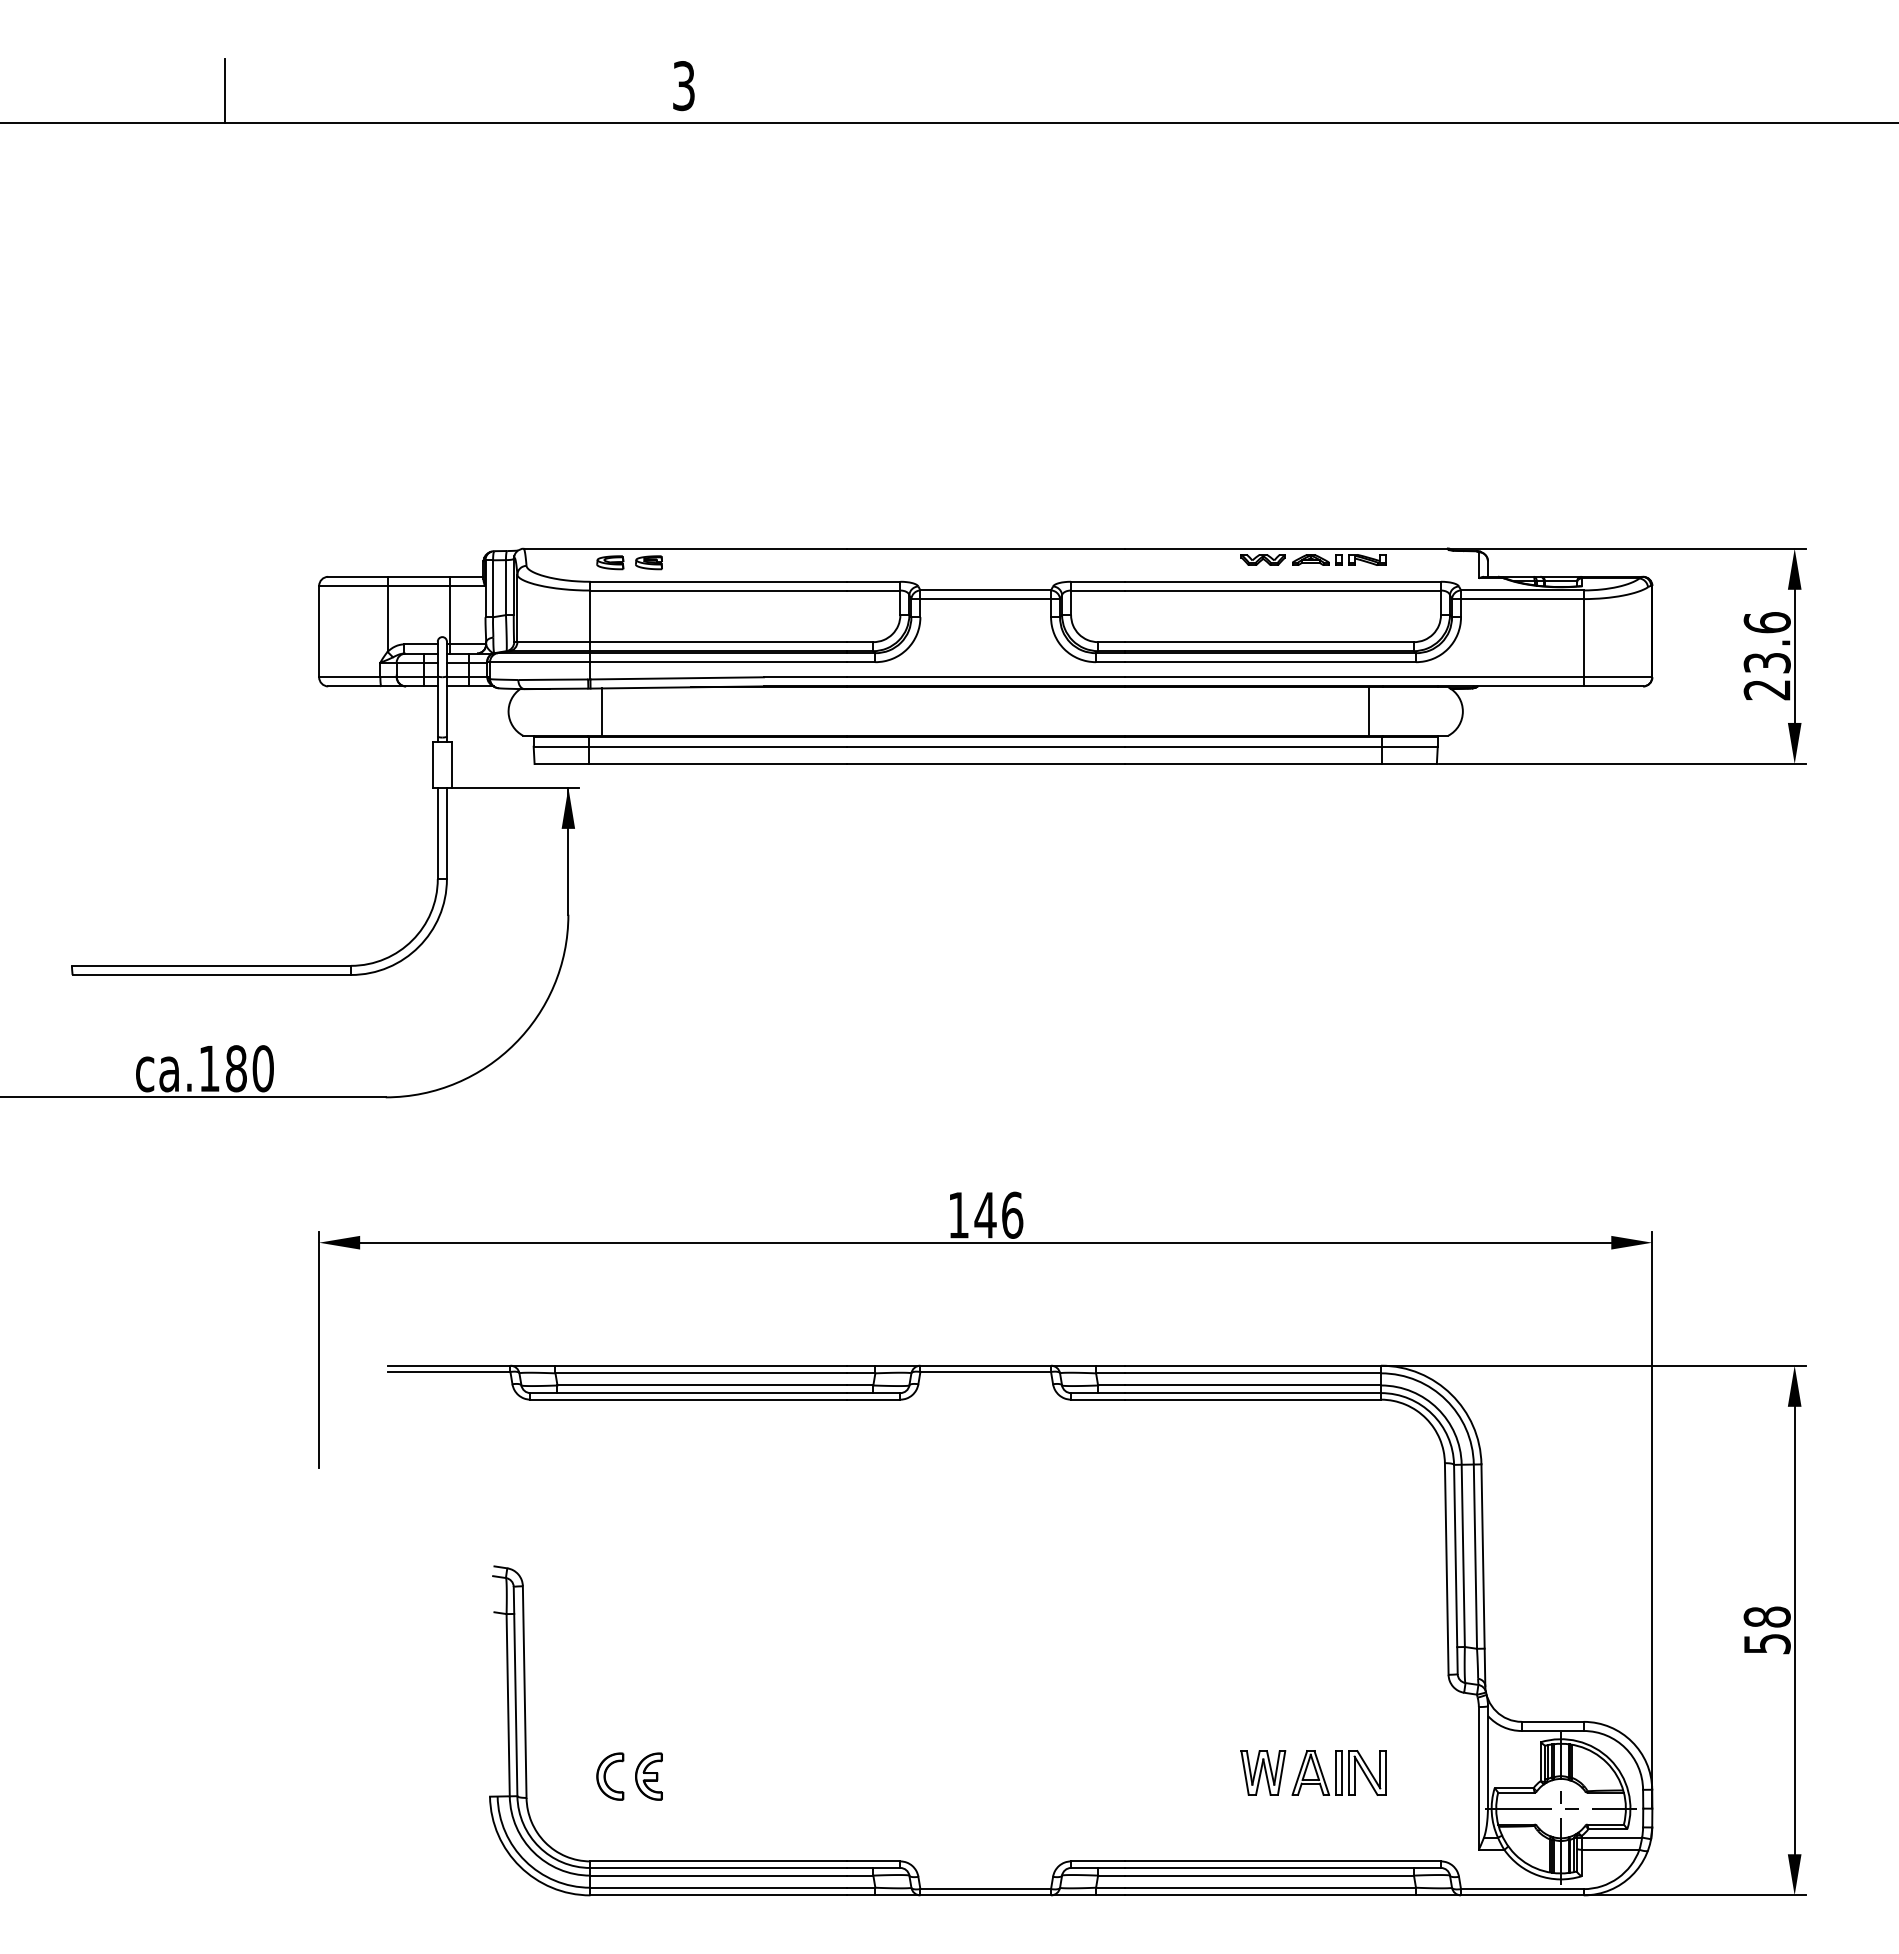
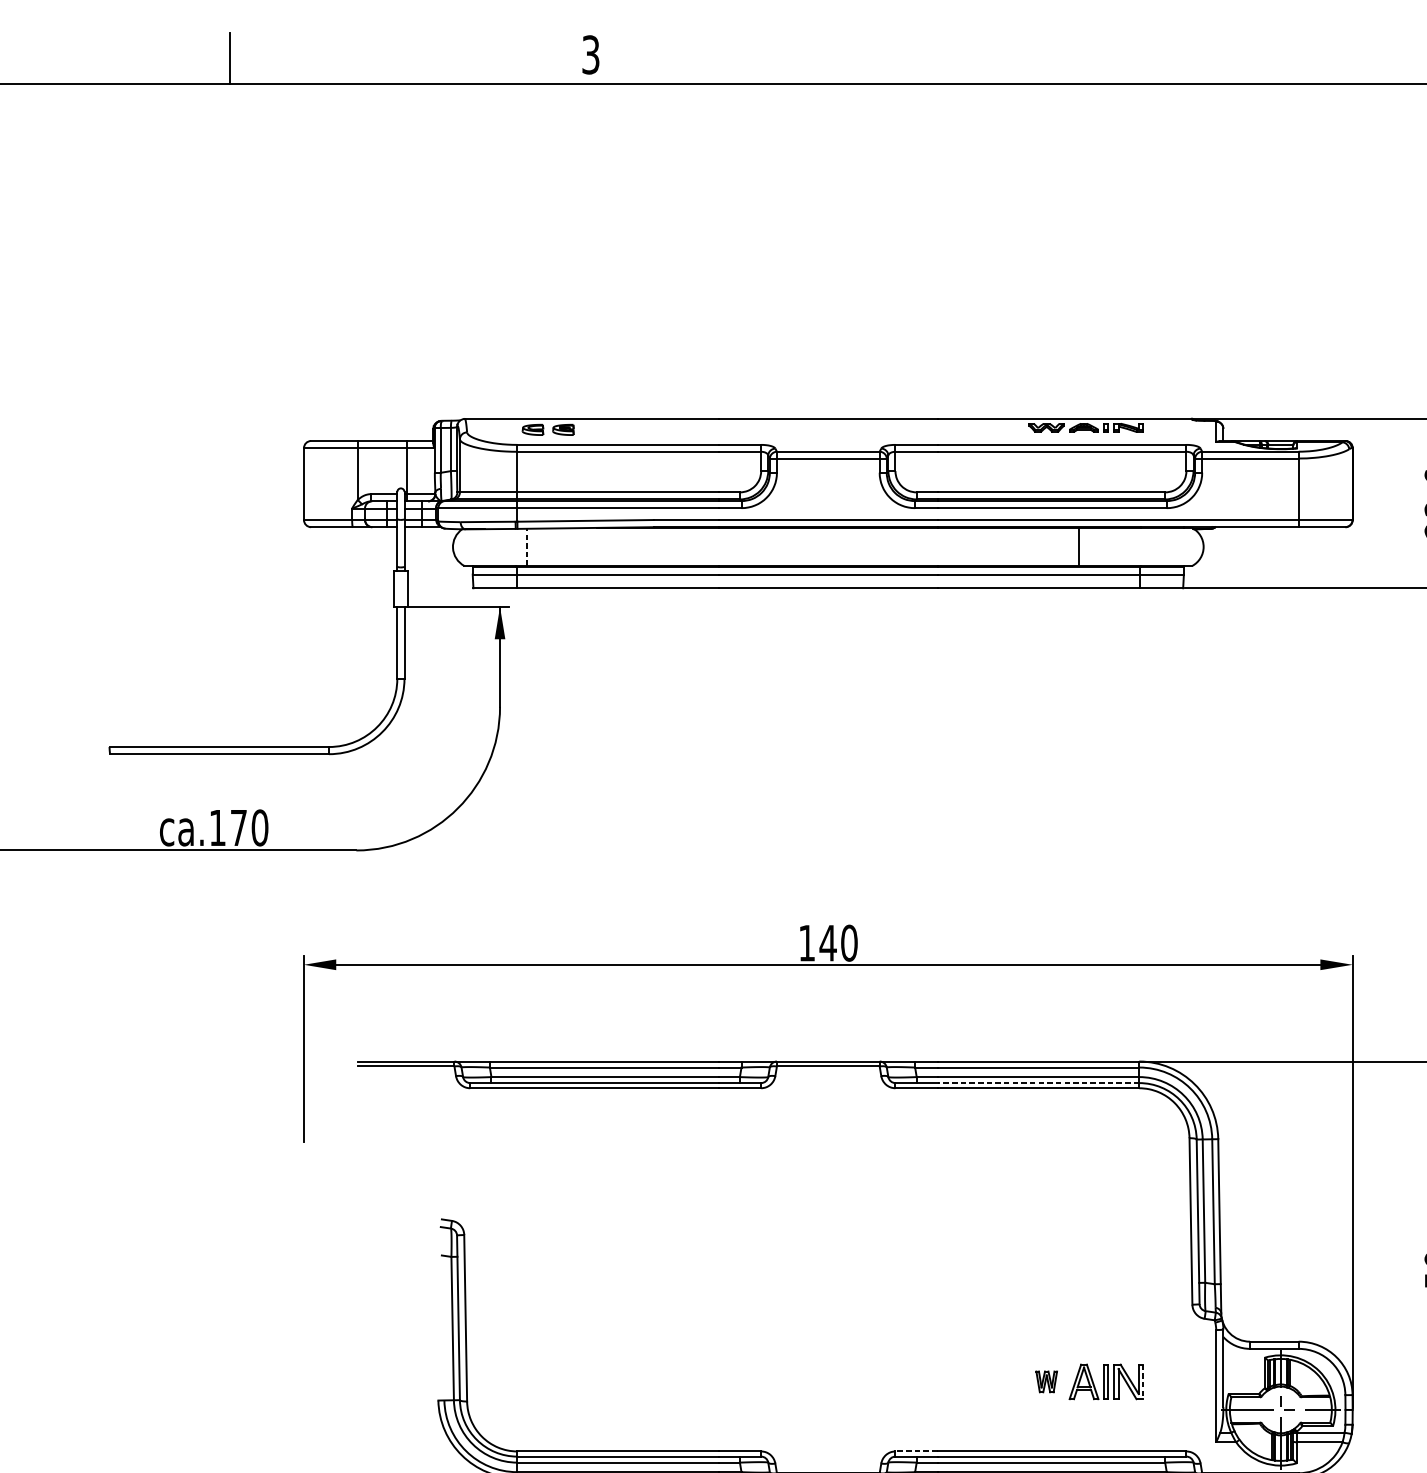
line: (1369, 711) -> (1079, 546), moved
line: (602, 712) -> (526, 547), solid -> dashed
text: (236, 1068) -> (238, 827), ca.180 -> ca.170
text: (1012, 1214) -> (849, 942), 146 -> 140
line: (1252, 1393) -> (1038, 1083), solid -> dashed
part: (1263, 1772) -> (1046, 1381), size x0.6
line: (1385, 1773) -> (1142, 1382), solid -> dashed
part: (610, 1776) -> (533, 1384), removed
part: (648, 1776) -> (563, 1384), removed
line: (1097, 1861) -> (916, 1451), solid -> dashed

